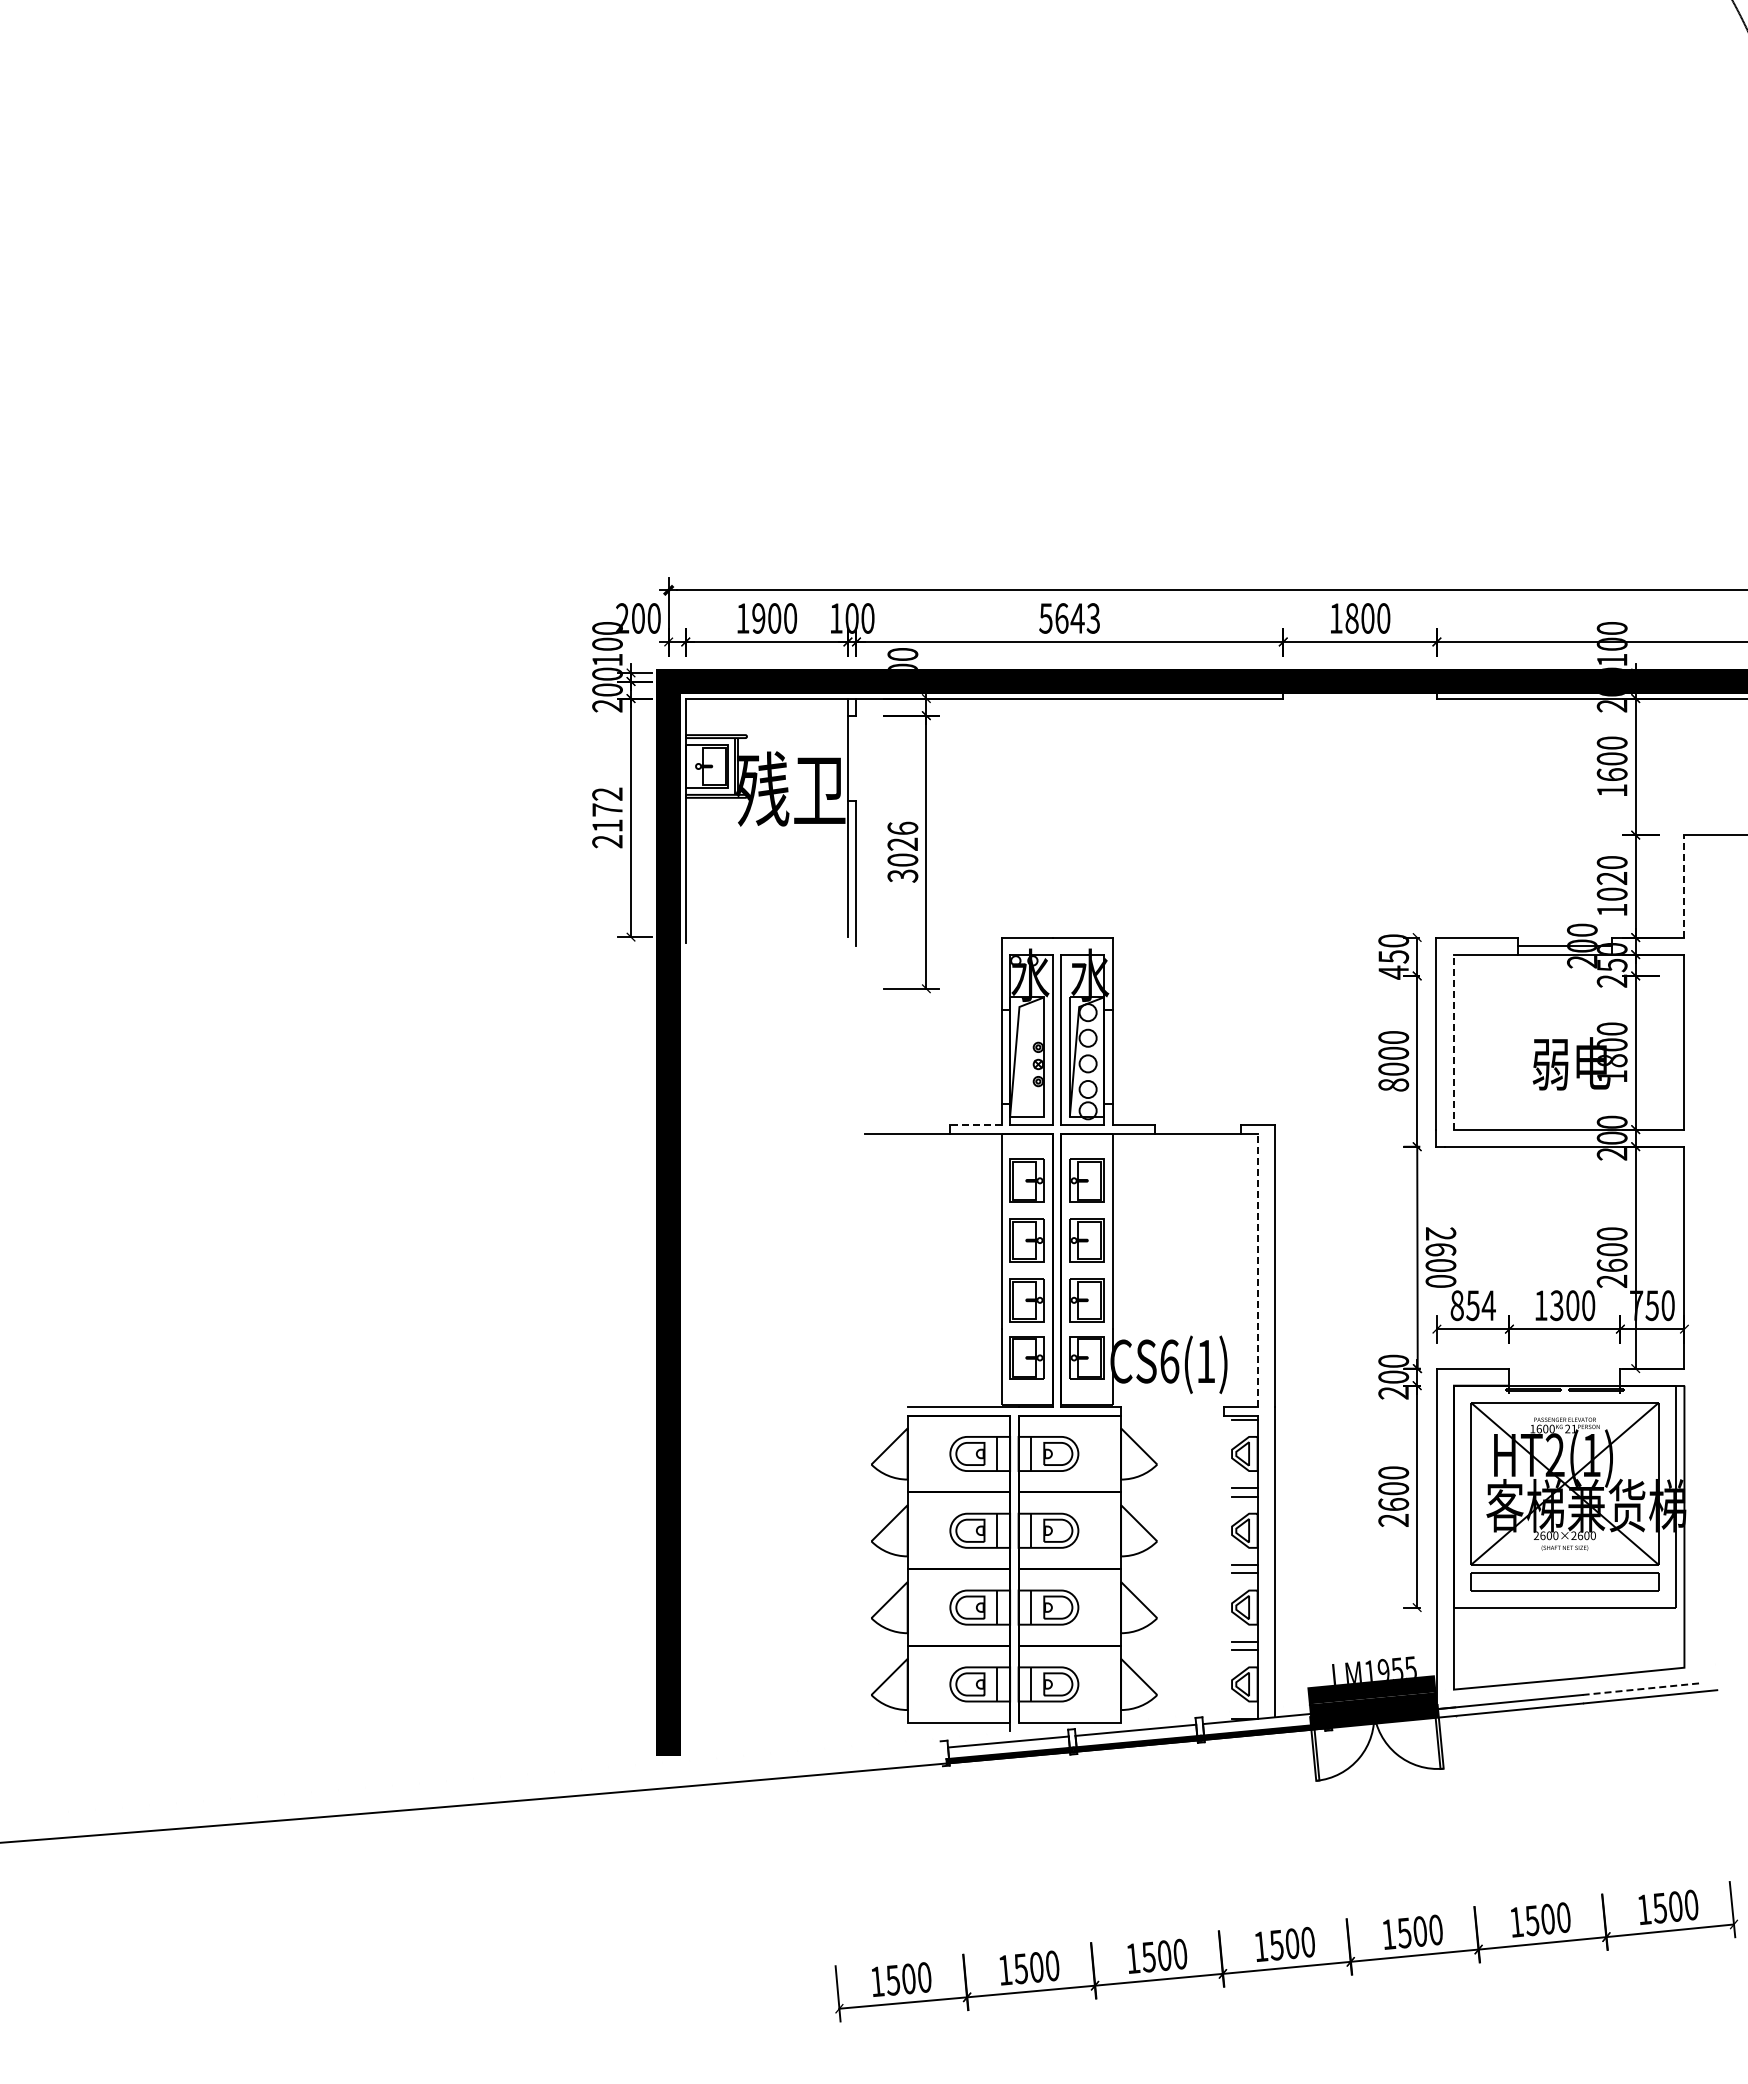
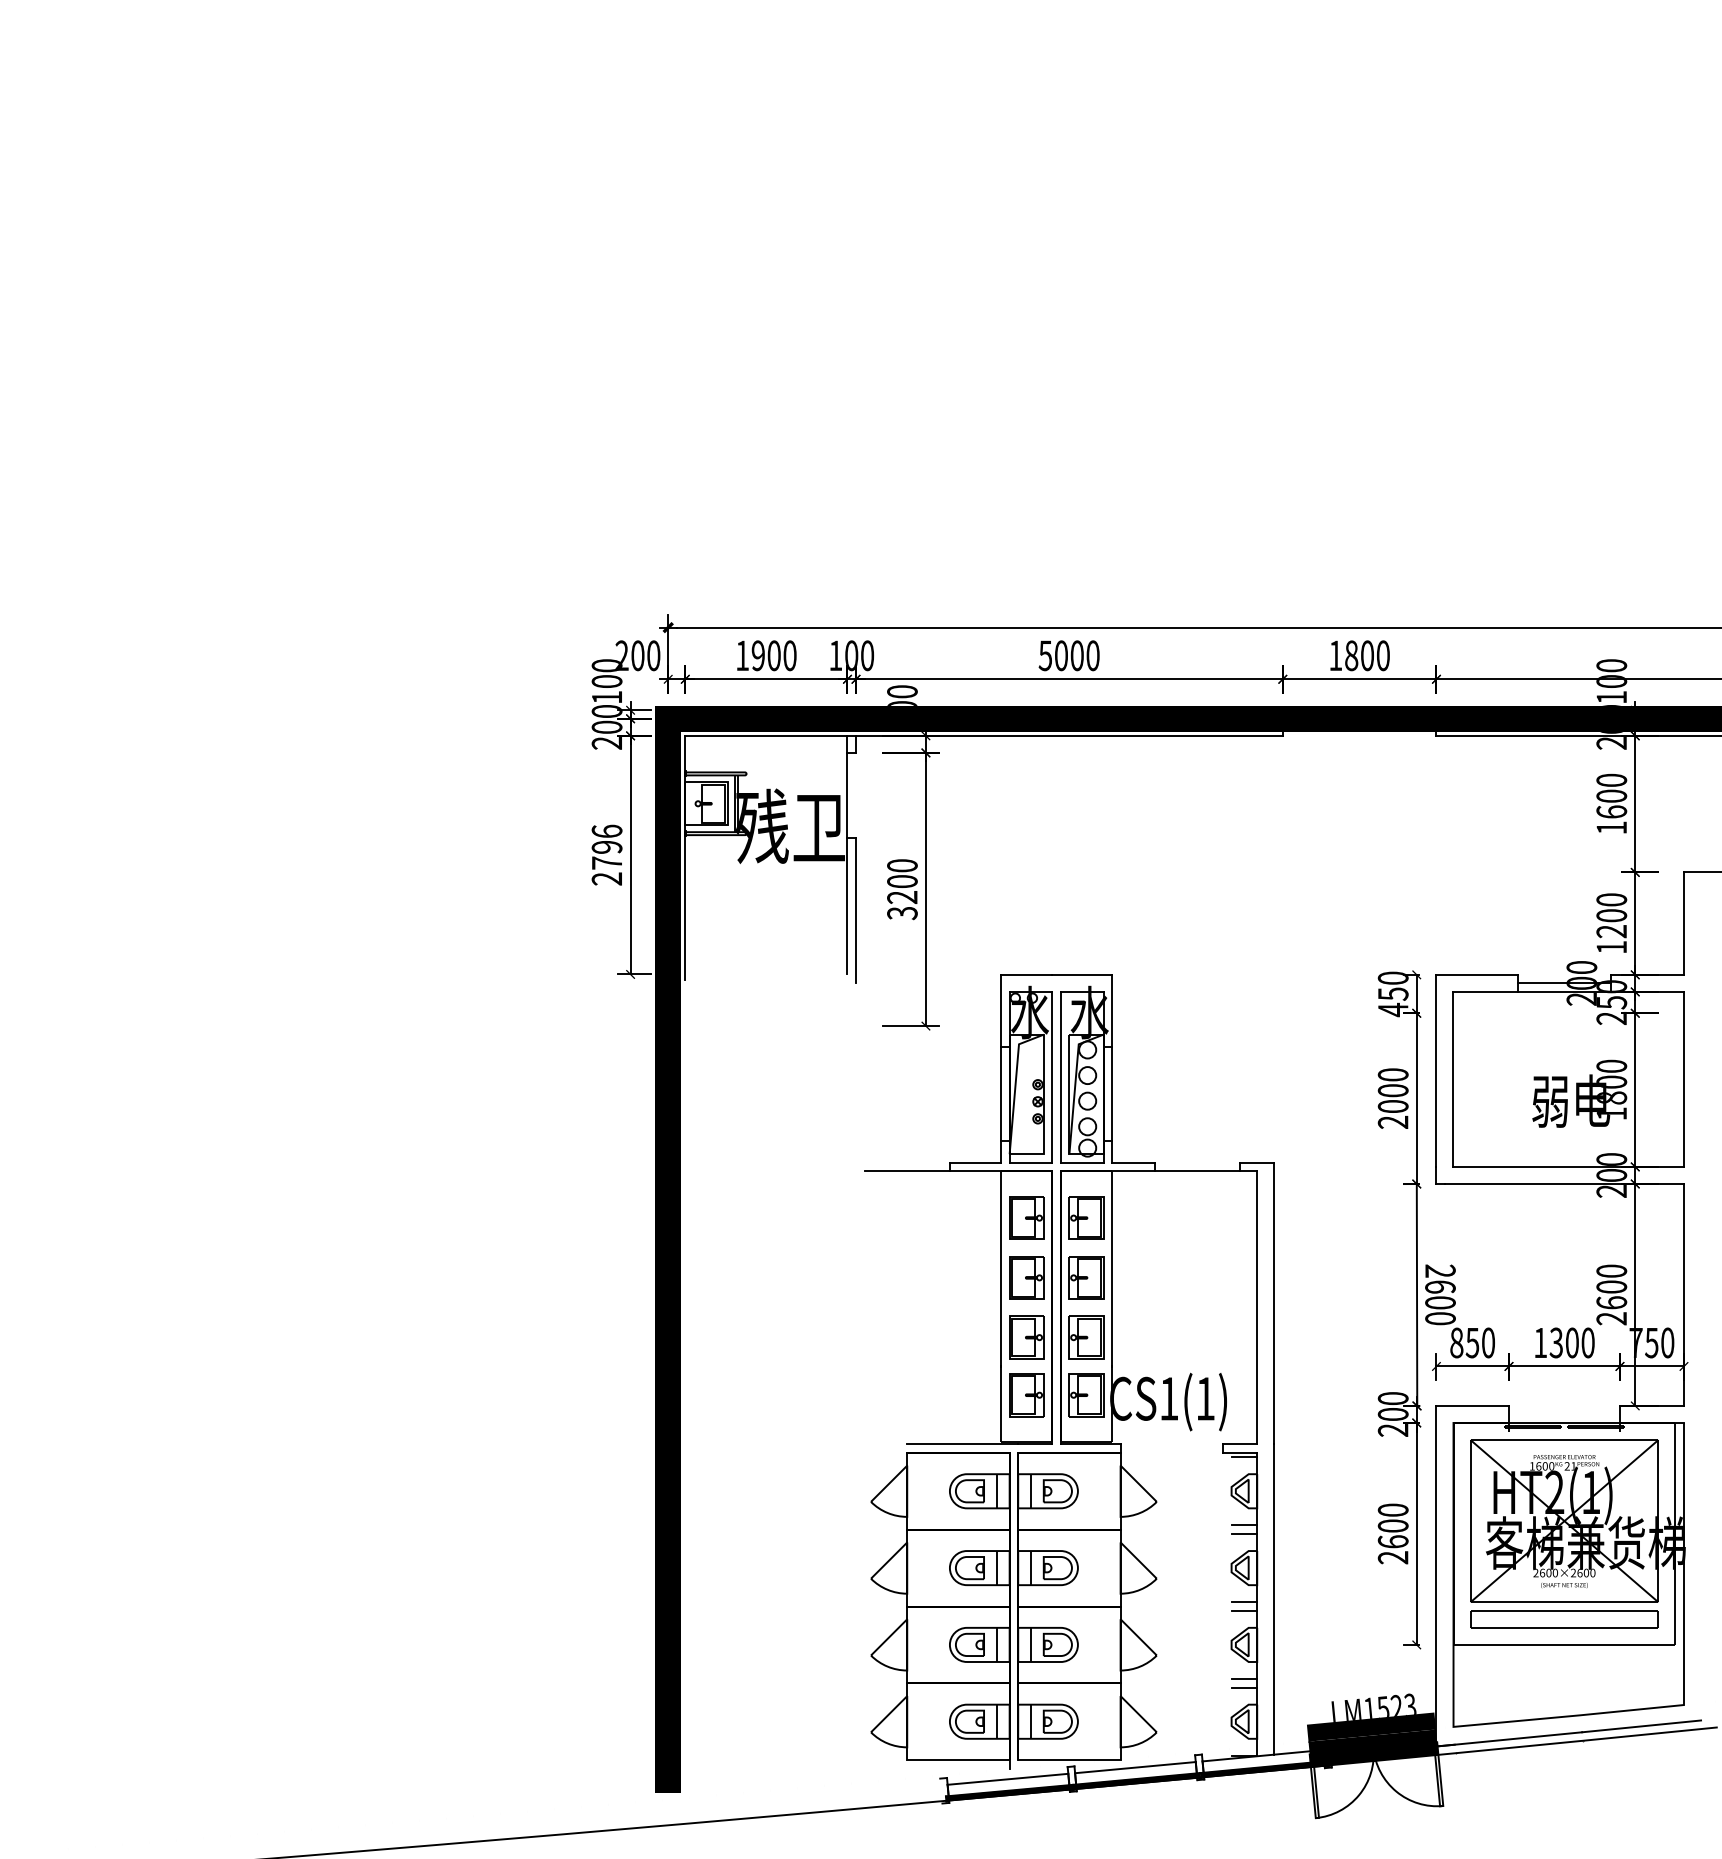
text: (1077, 618) -> (1077, 655), 5643 -> 5000
text: (607, 809) -> (607, 846), 2172 -> 2796
text: (902, 843) -> (902, 880), 3026 -> 3200
line: (1684, 885) -> (1684, 922), dashed -> solid
text: (1611, 886) -> (1611, 923), 1020 -> 1200
line: (1453, 1041) -> (1453, 1078), dashed -> solid
text: (1393, 1084) -> (1393, 1121), 8000 -> 2000
line: (975, 1125) -> (975, 1162), dashed -> solid
line: (1257, 1270) -> (1257, 1307), dashed -> solid
text: (1488, 1305) -> (1488, 1342), 854 -> 850
text: (1169, 1361) -> (1169, 1398), CS6(1) -> CS1(1)
text: (1396, 1668) -> (1396, 1705), LM1955 -> LM1523
line: (1642, 1689) -> (1642, 1726), dashed -> solid

